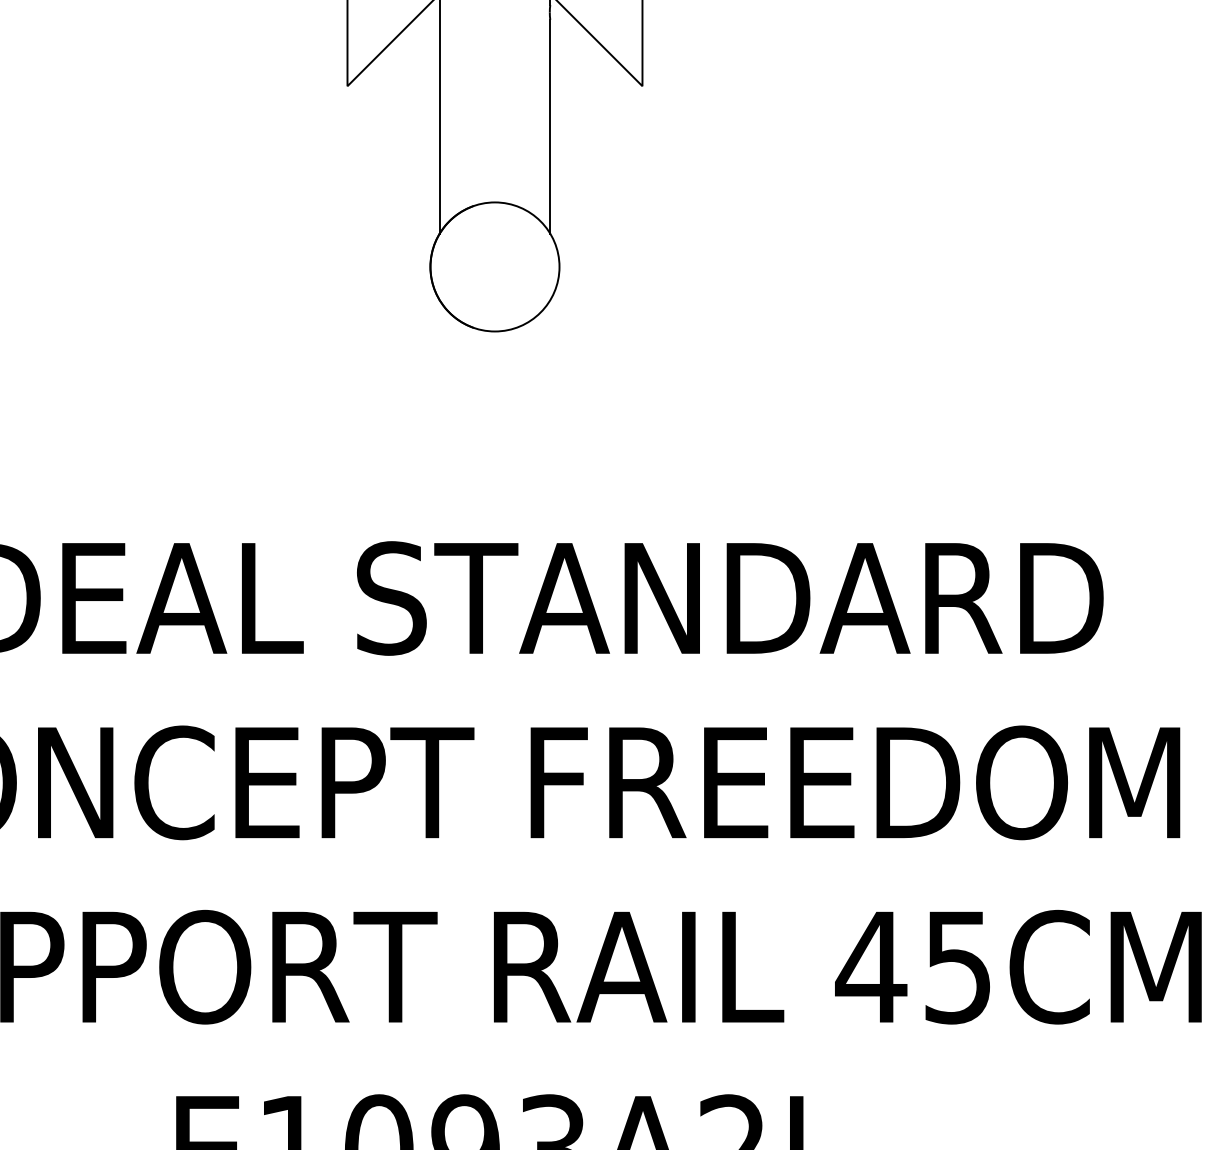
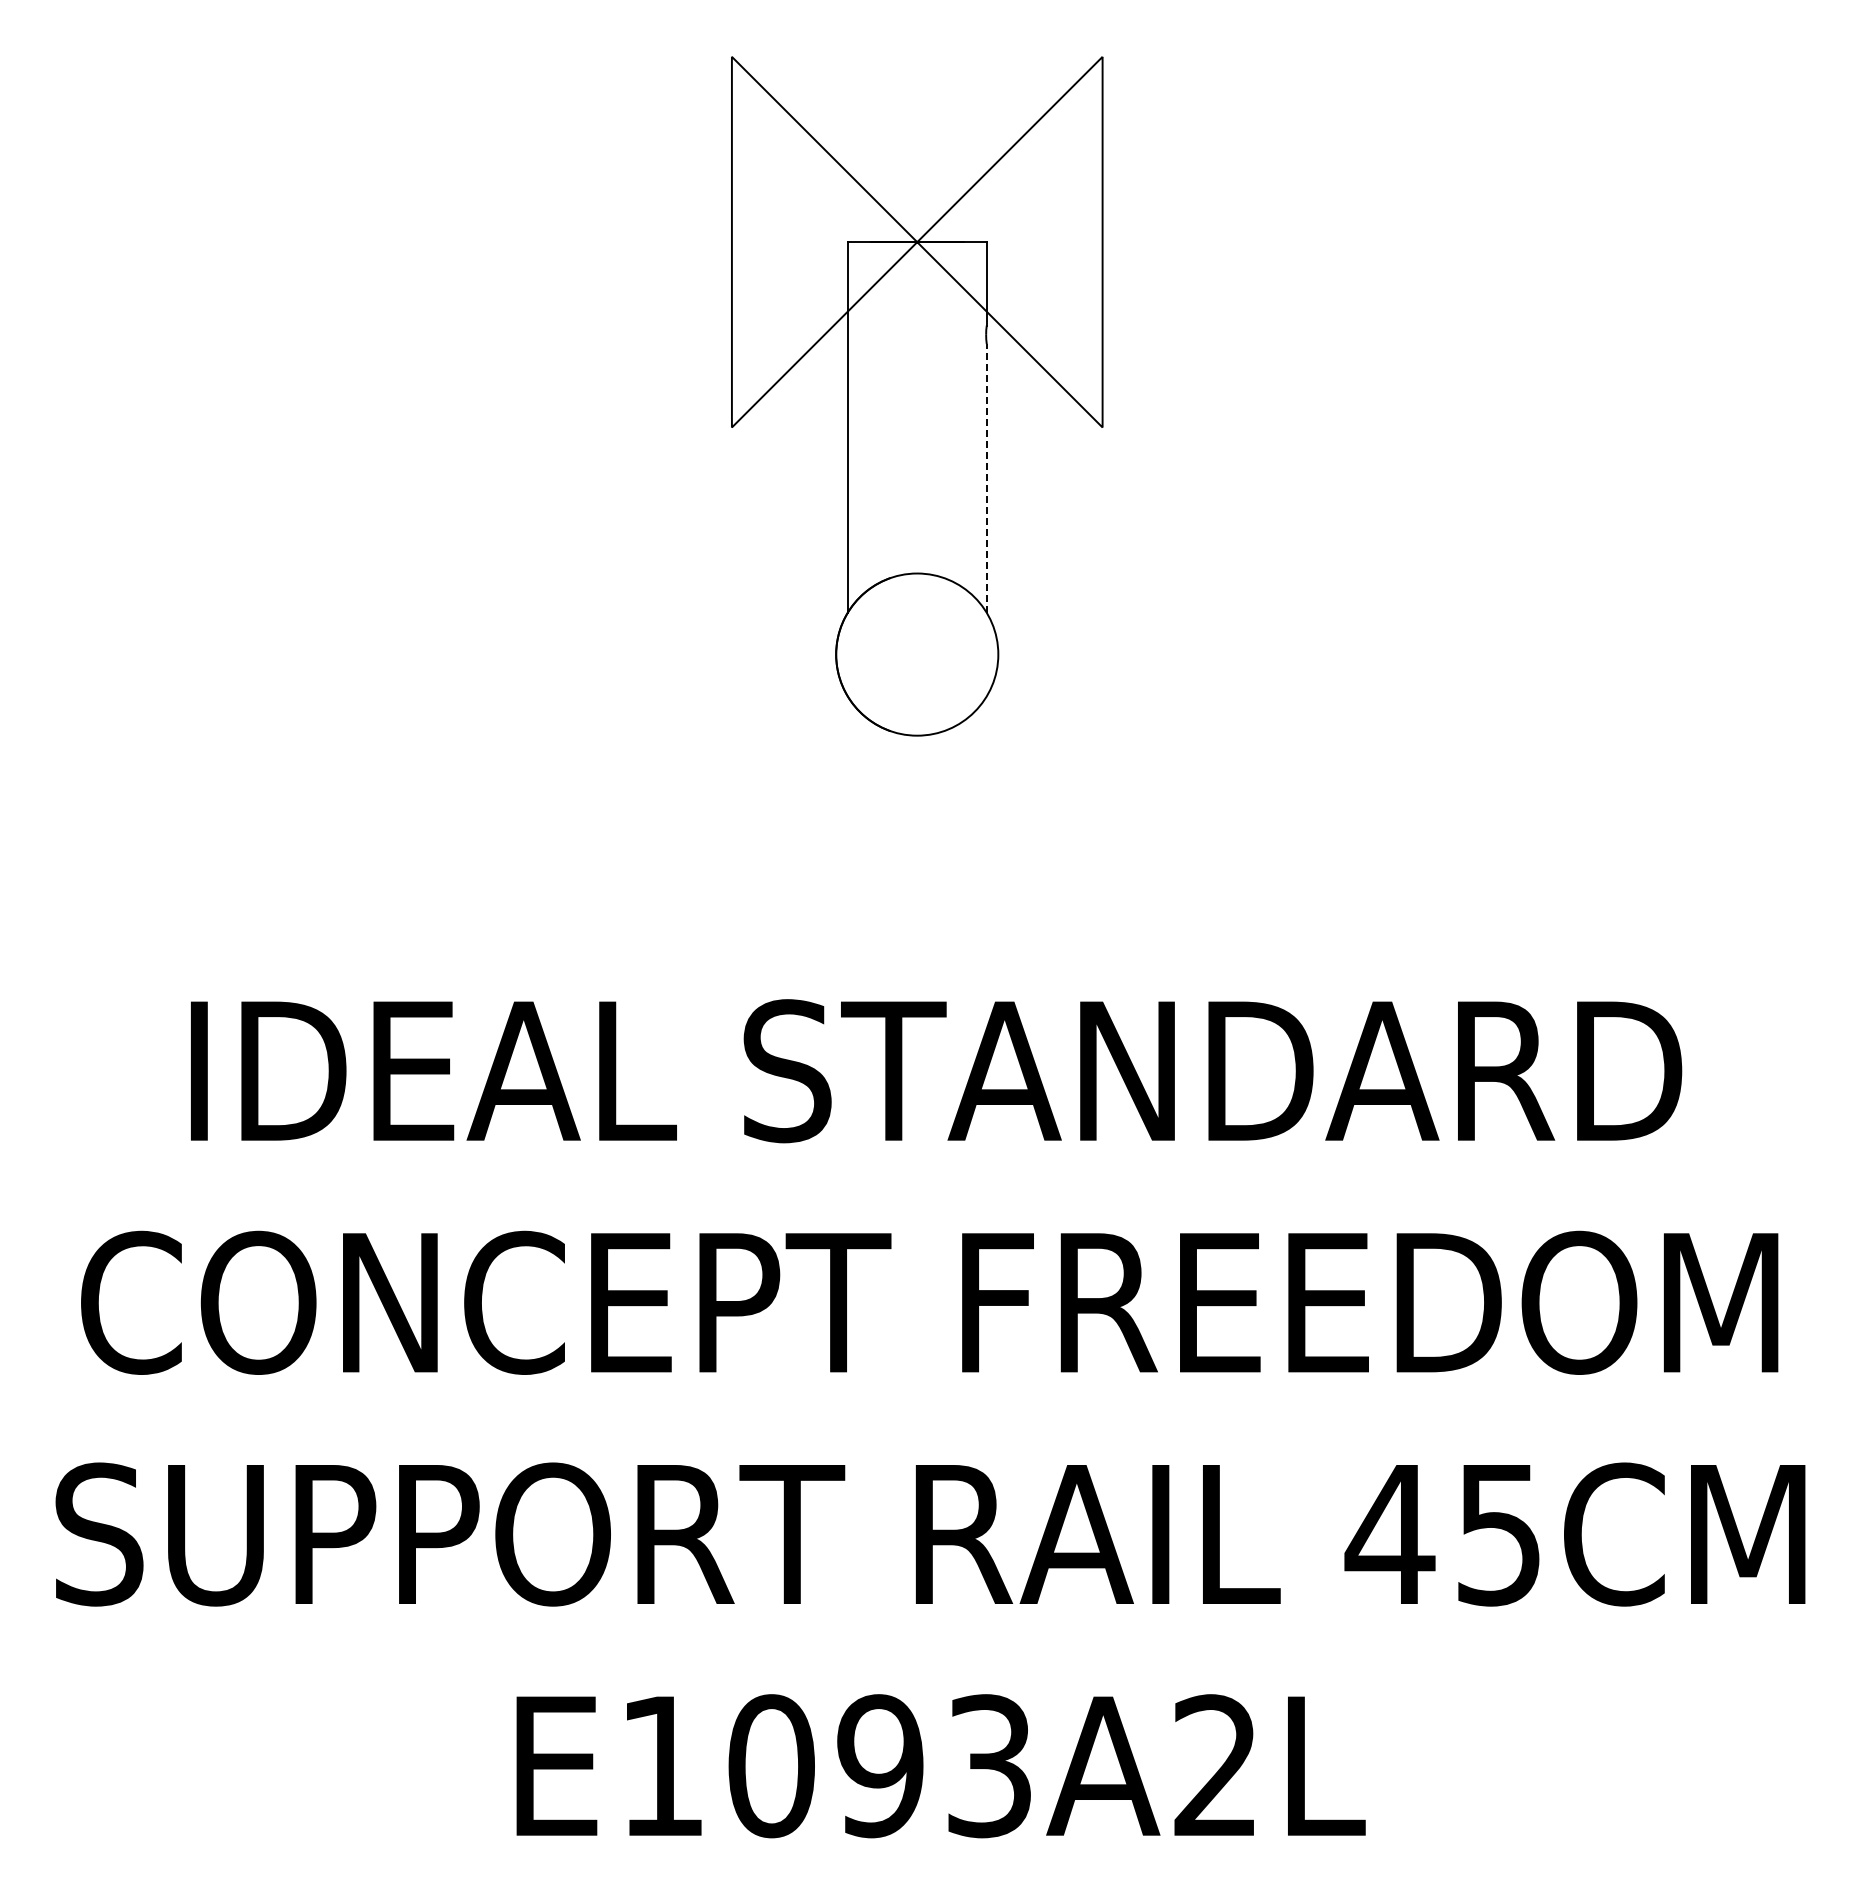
line: (550, 126) -> (986, 477), solid -> dashed

